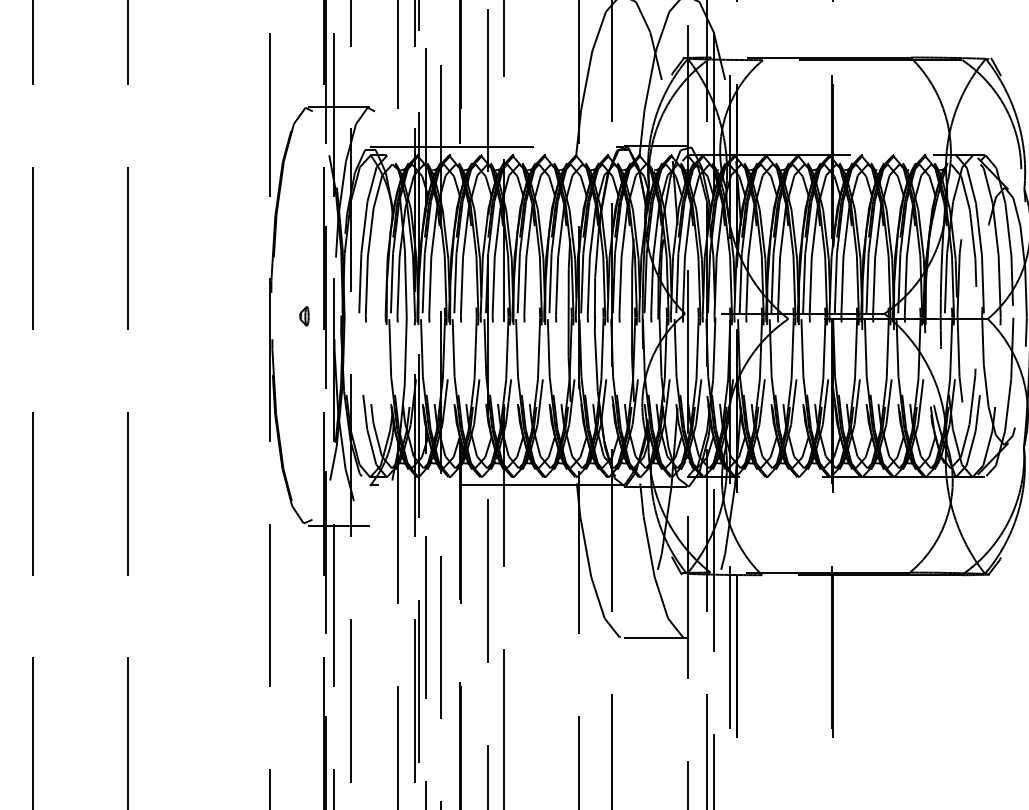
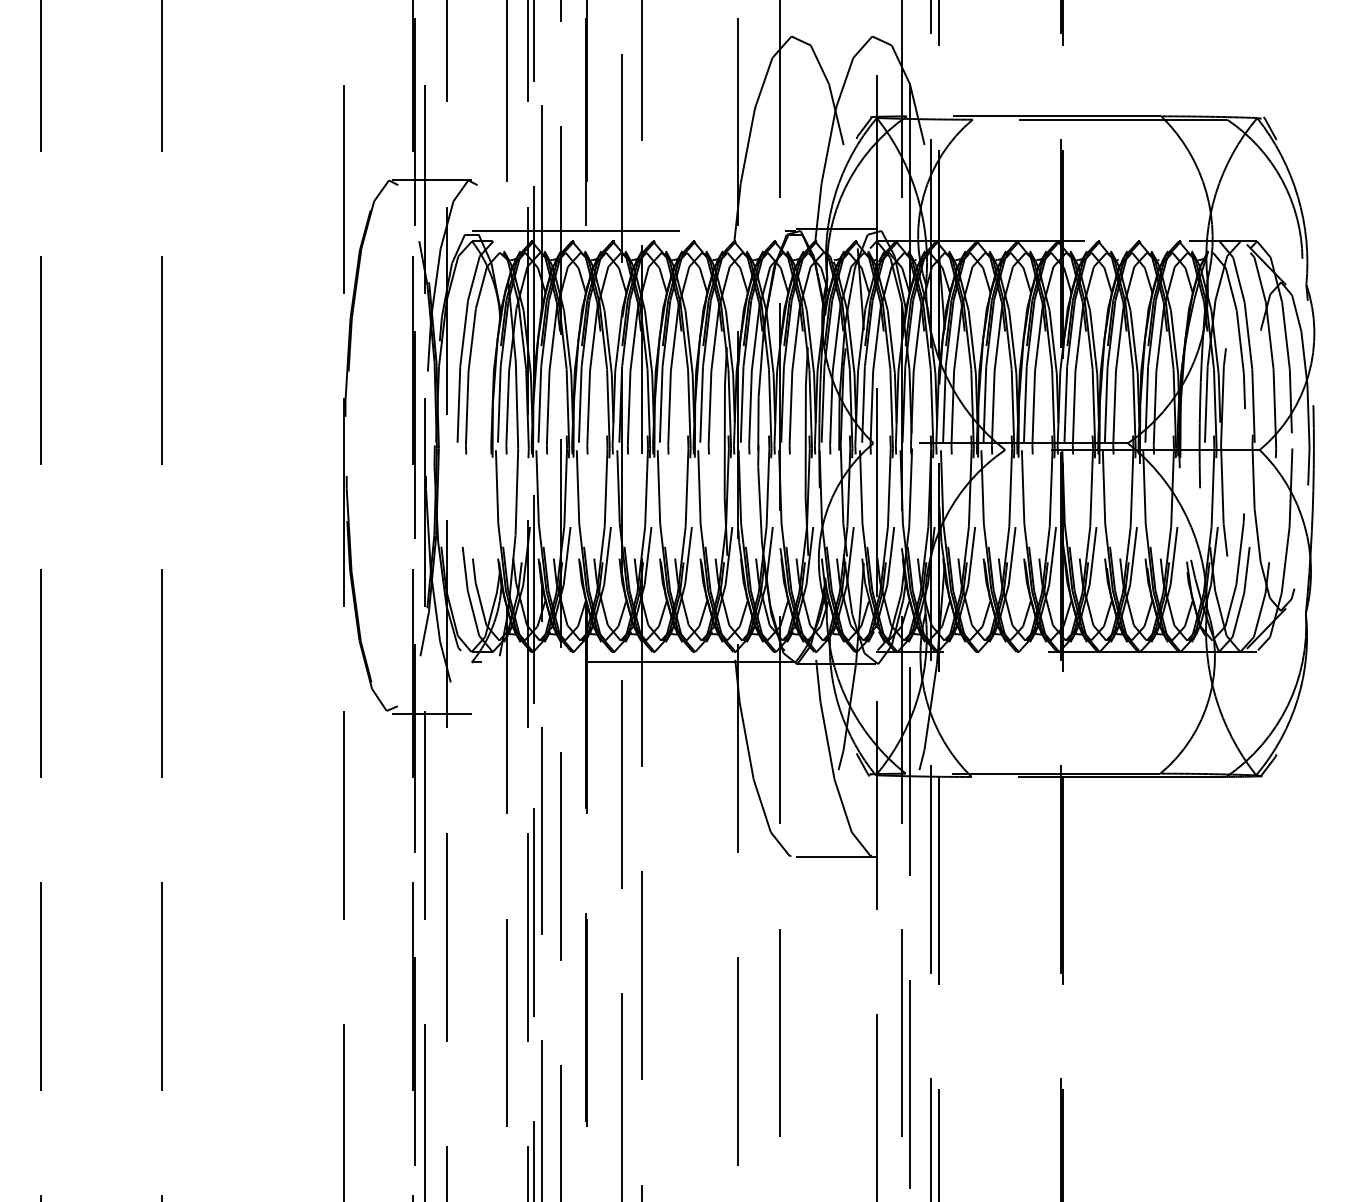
part: (304, 316) -> (387, 446), removed

